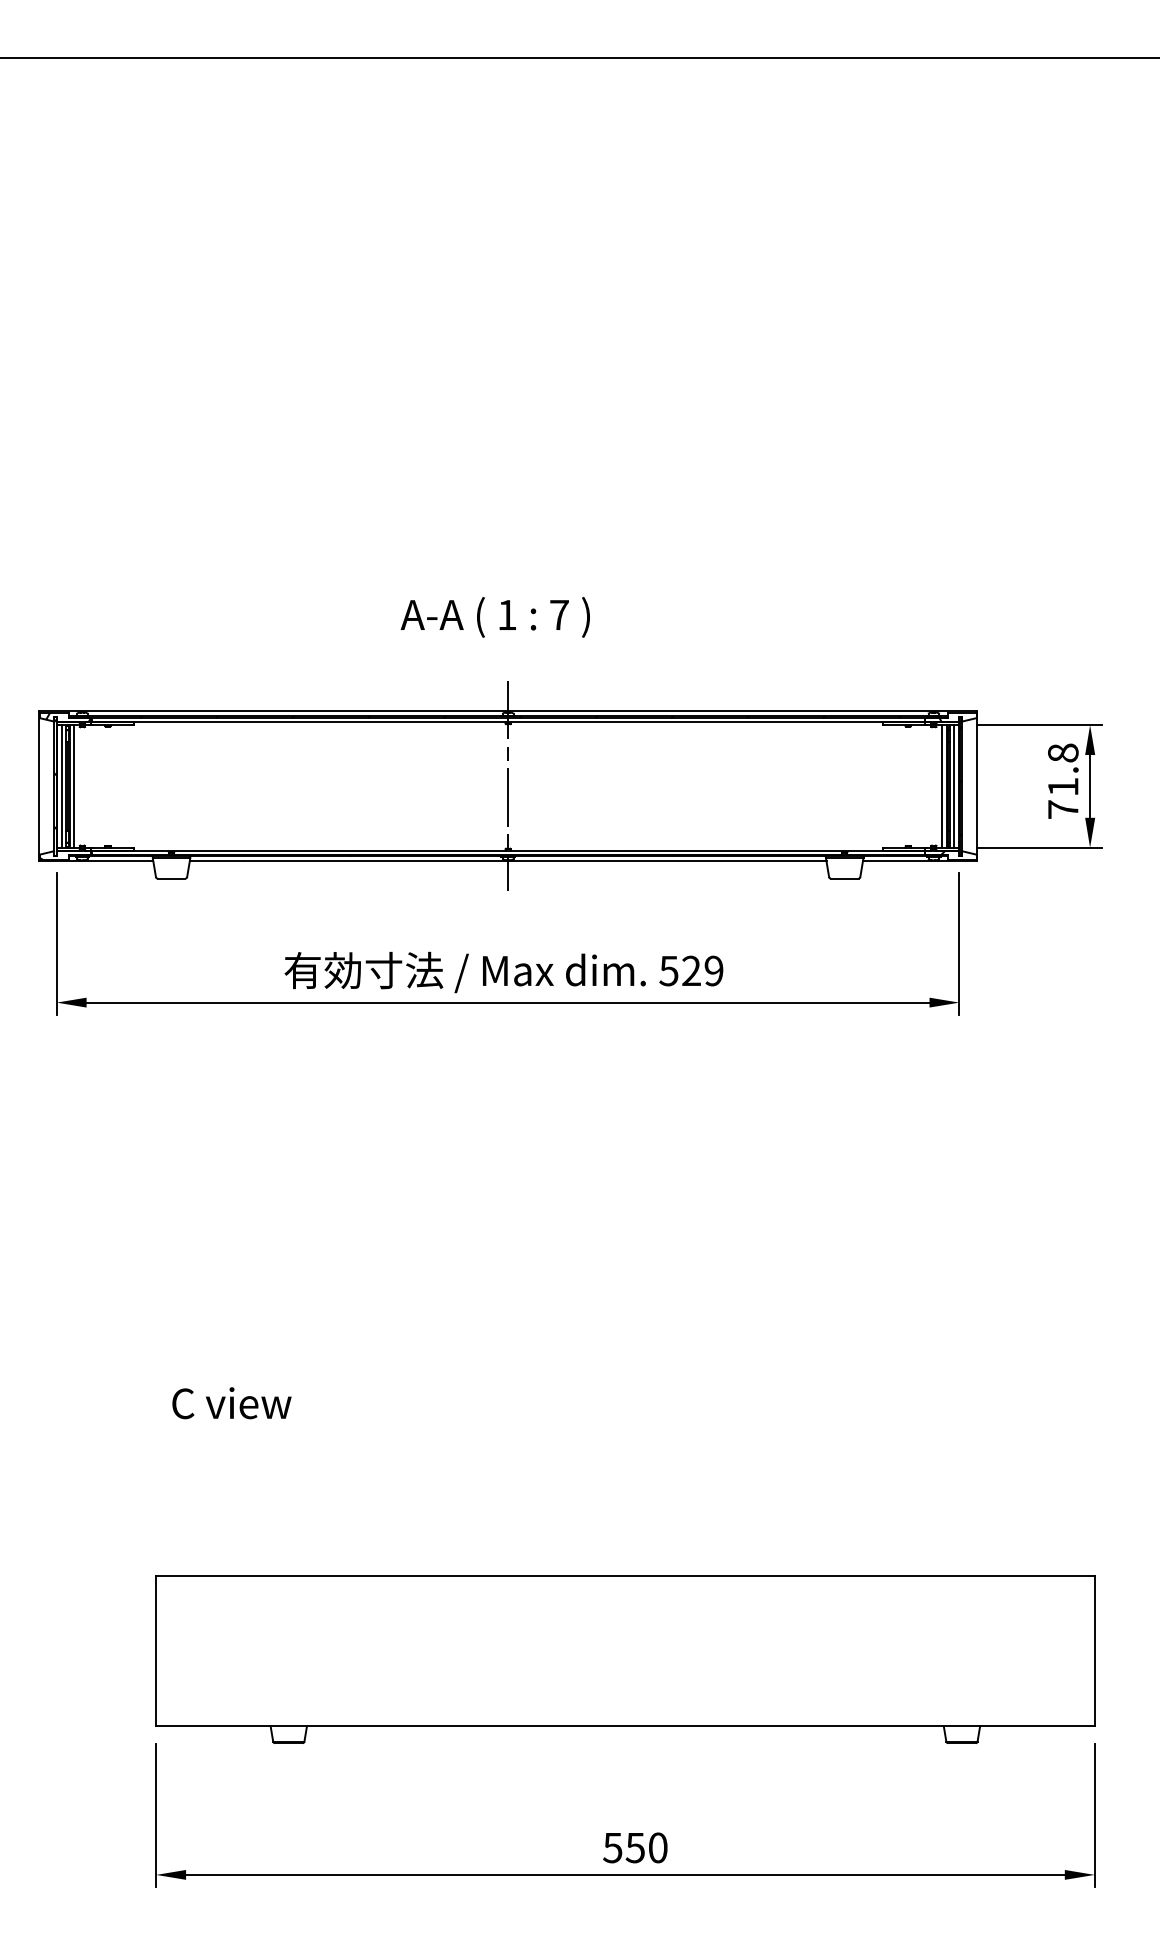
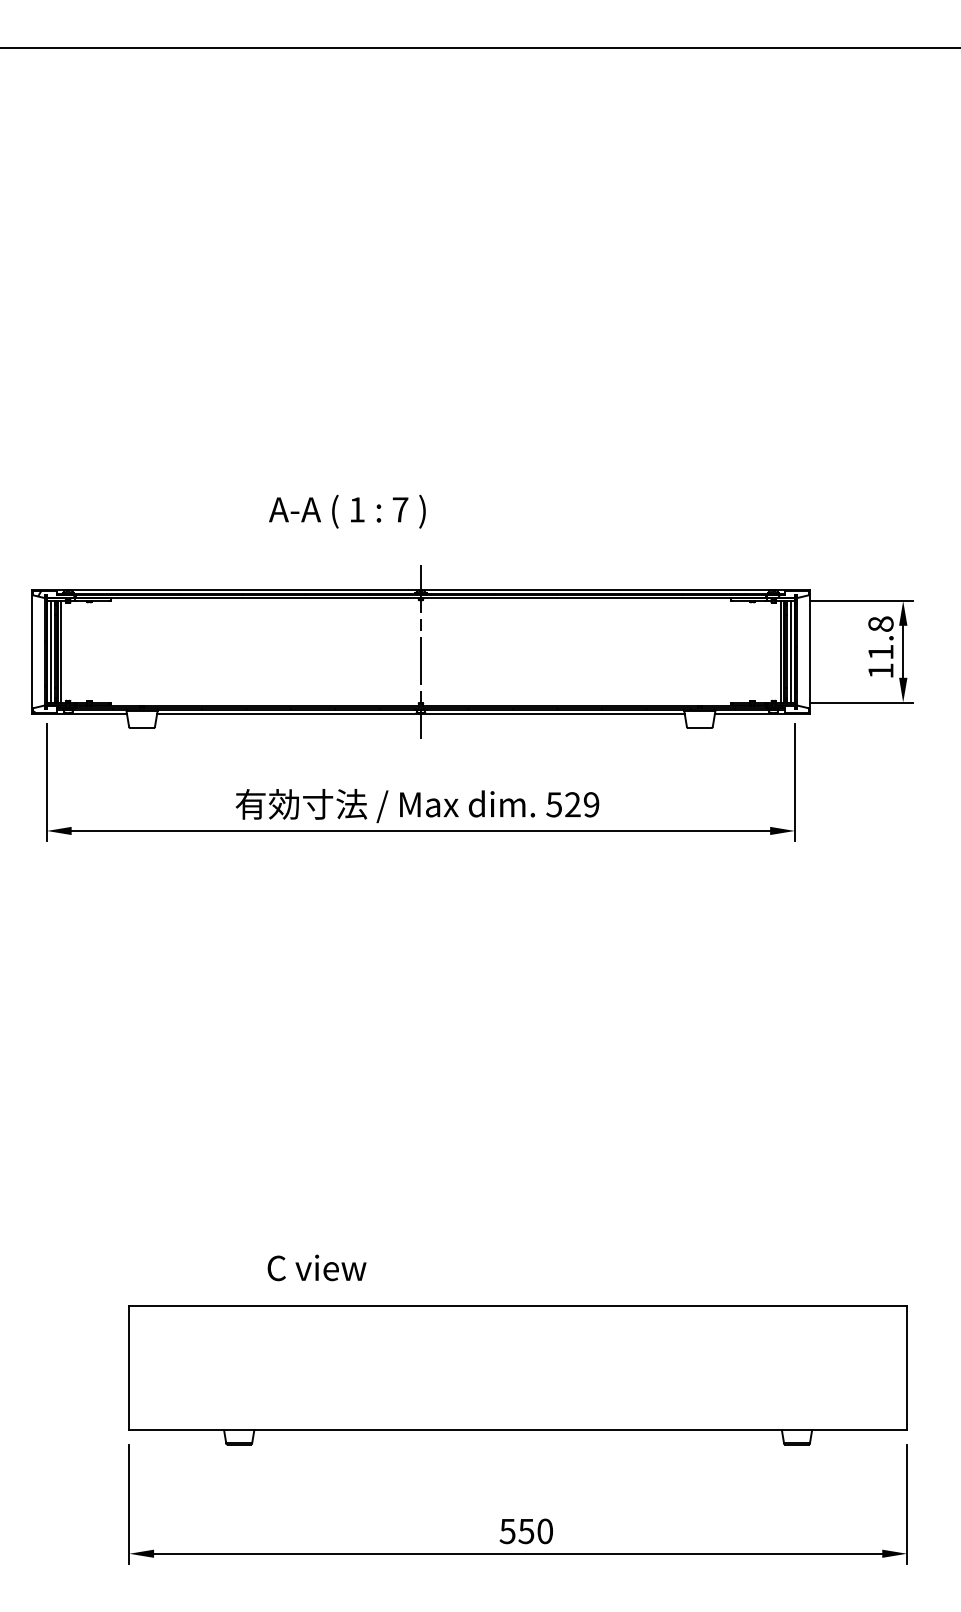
text: (495, 617) -> (347, 511), moved
text: (1062, 808) -> (880, 670), 71.8 -> 11.8
text: (231, 1402) -> (316, 1267), moved

